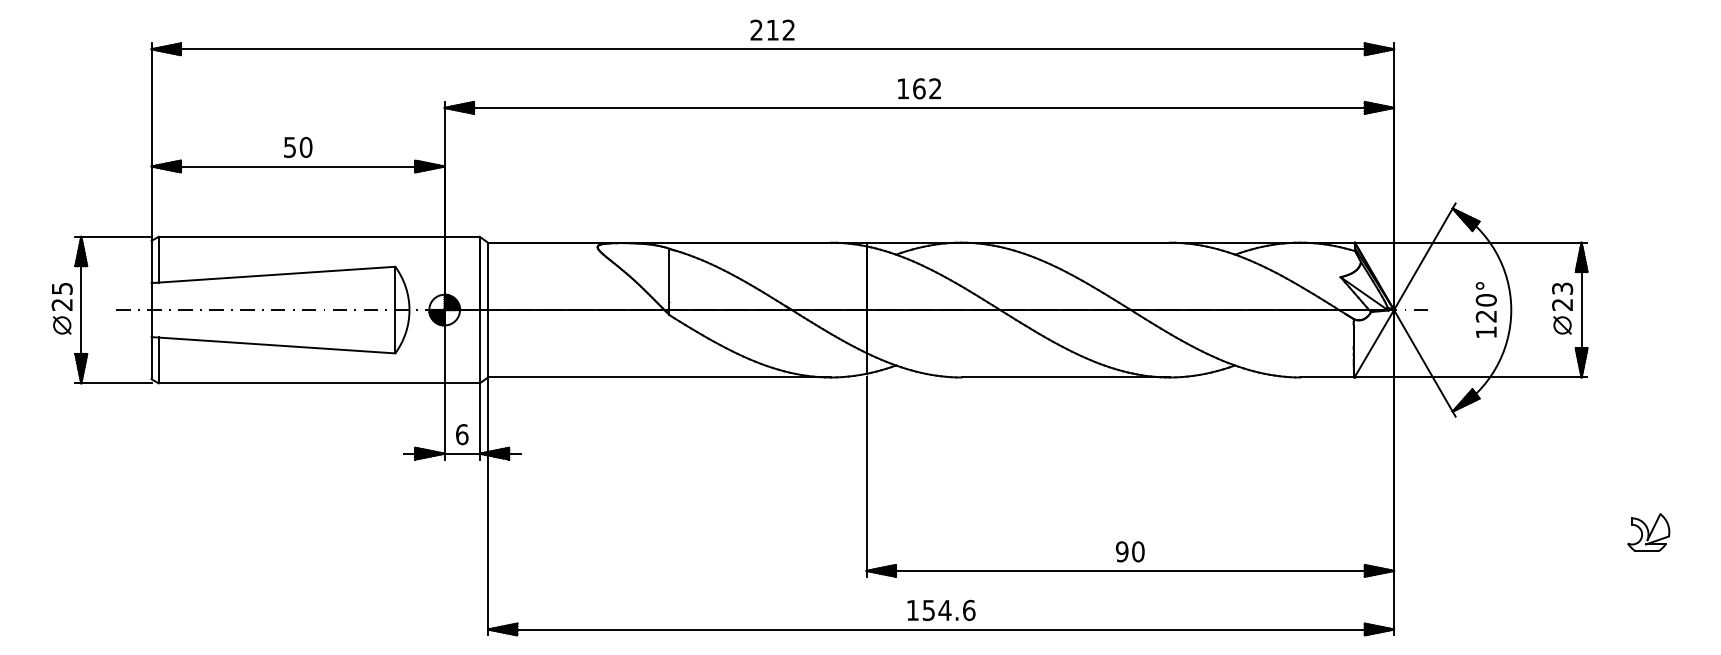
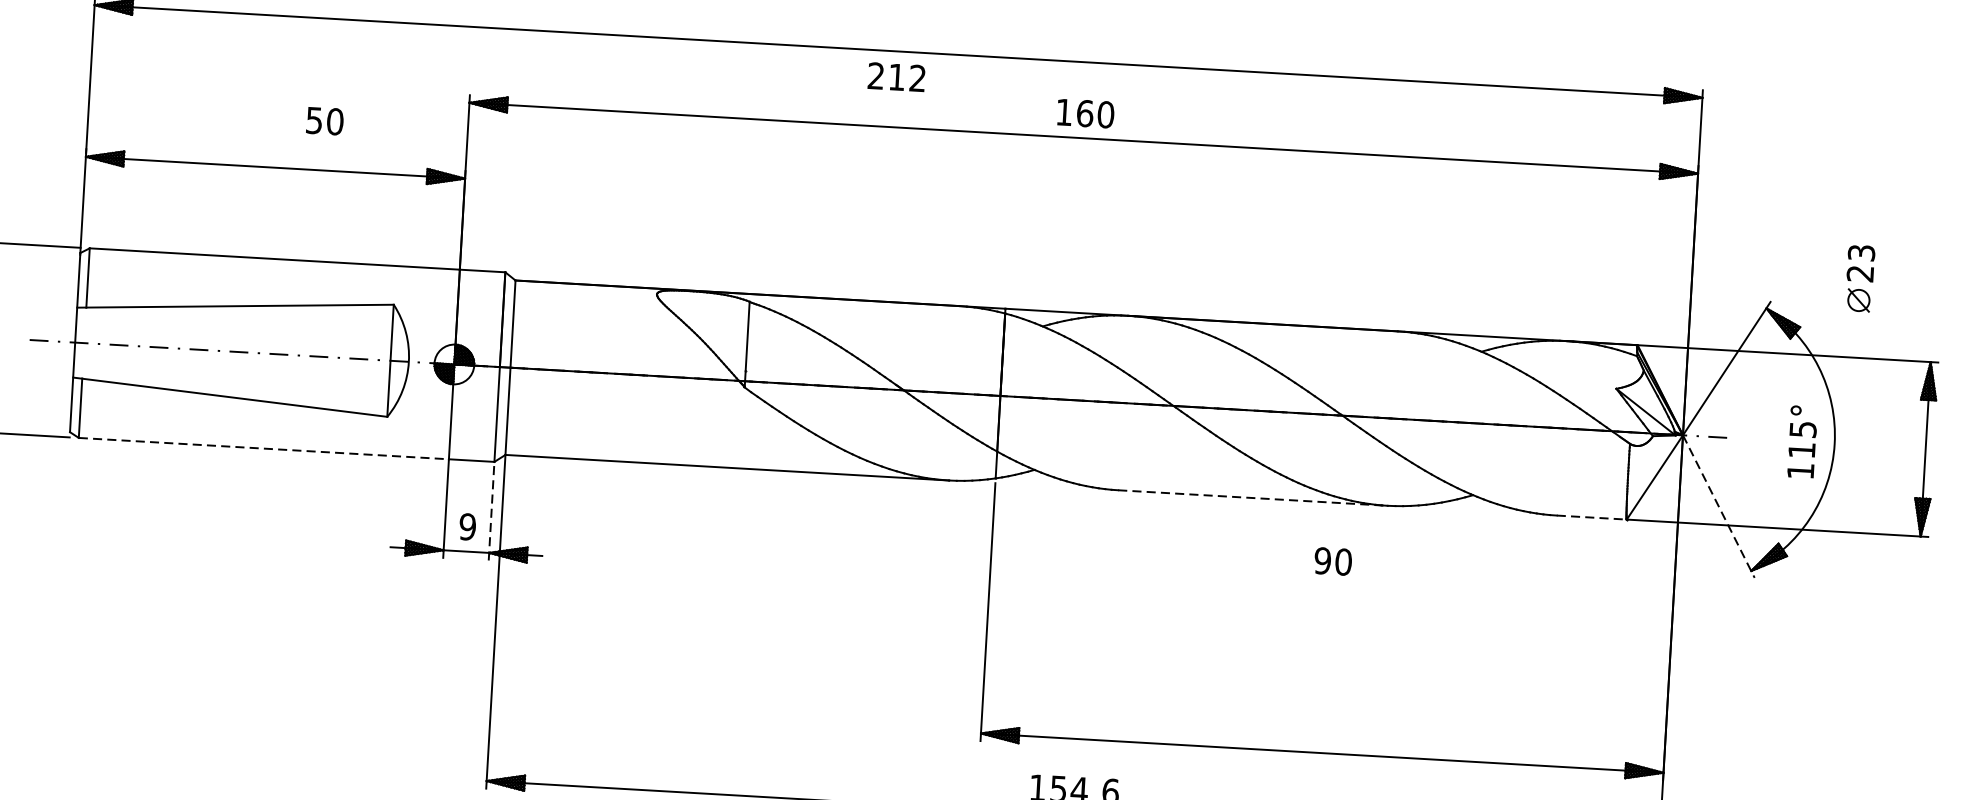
text: (772, 29) -> (896, 76), moved
text: (935, 88) -> (1106, 114), 162 -> 160
text: (298, 146) -> (325, 119), moved
text: (1485, 308) -> (1801, 440), 120° -> 115°
part: (1562, 308) -> (1860, 278), moved
line: (1424, 363) -> (1718, 506), solid -> dashed
line: (1066, 377) -> (1254, 498), solid -> dashed
line: (1327, 377) -> (1591, 517), solid -> dashed
line: (301, 383) -> (263, 448), solid -> dashed
line: (479, 420) -> (491, 509), solid -> dashed
text: (461, 434) -> (466, 526), 6 -> 9
text: (1129, 551) -> (1332, 561), moved

